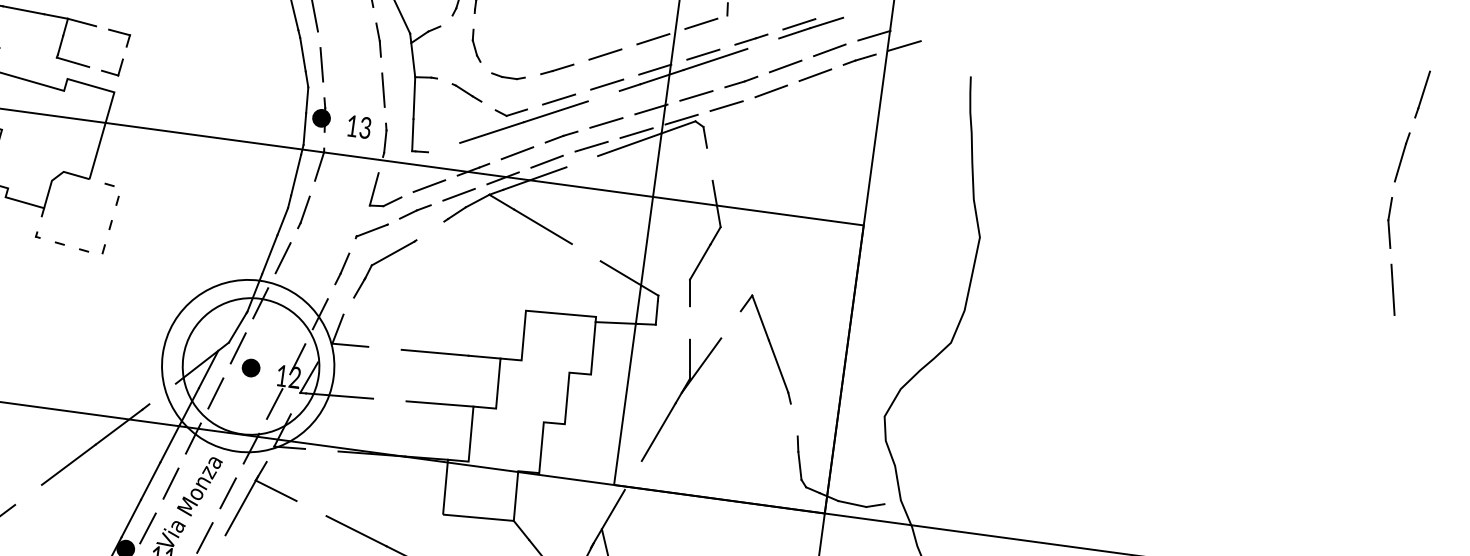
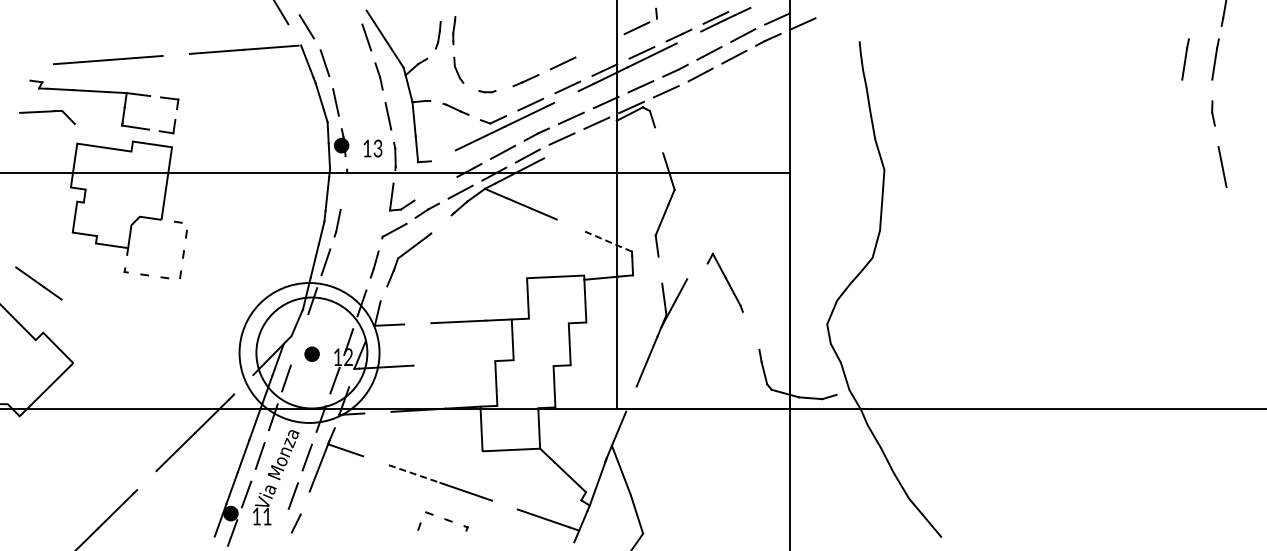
line: (652, 38) -> (599, 45), removed
part: (508, 76) -> (487, 91), size x0.6
line: (629, 143) -> (592, 132), removed
line: (1365, 152) -> (1185, 59), added
line: (319, 166) -> (345, 184), removed
line: (429, 186) -> (435, 188), removed
part: (1390, 222) -> (1213, 113), size x0.6
line: (629, 277) -> (606, 240), solid -> dashed
line: (238, 347) -> (299, 339), removed
part: (767, 348) -> (725, 282), size x0.7
line: (439, 403) -> (467, 362), removed
line: (357, 531) -> (415, 474), solid -> dashed

